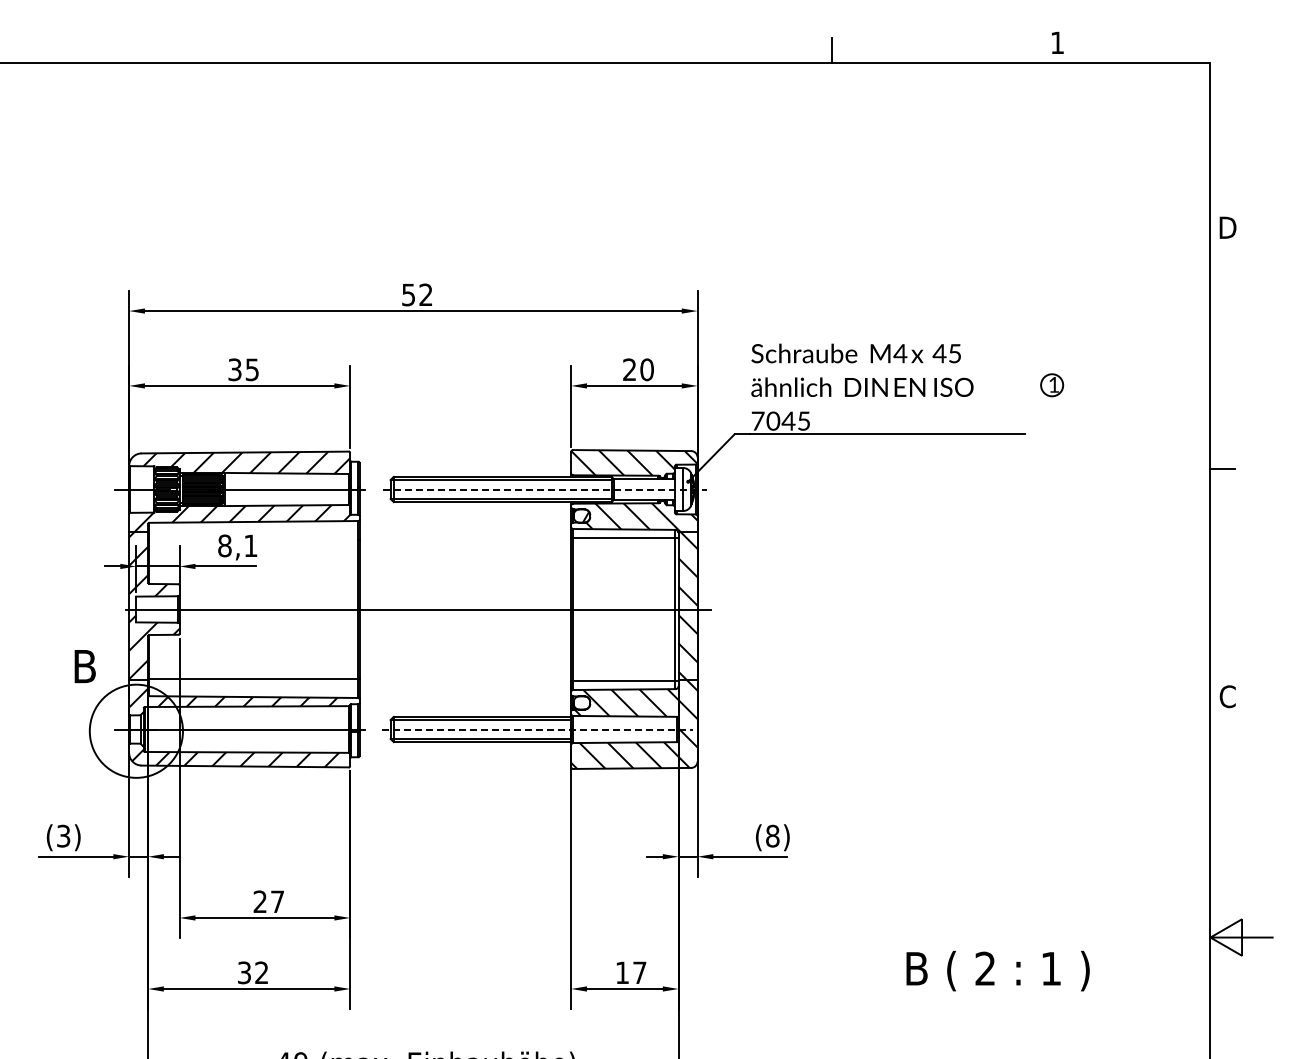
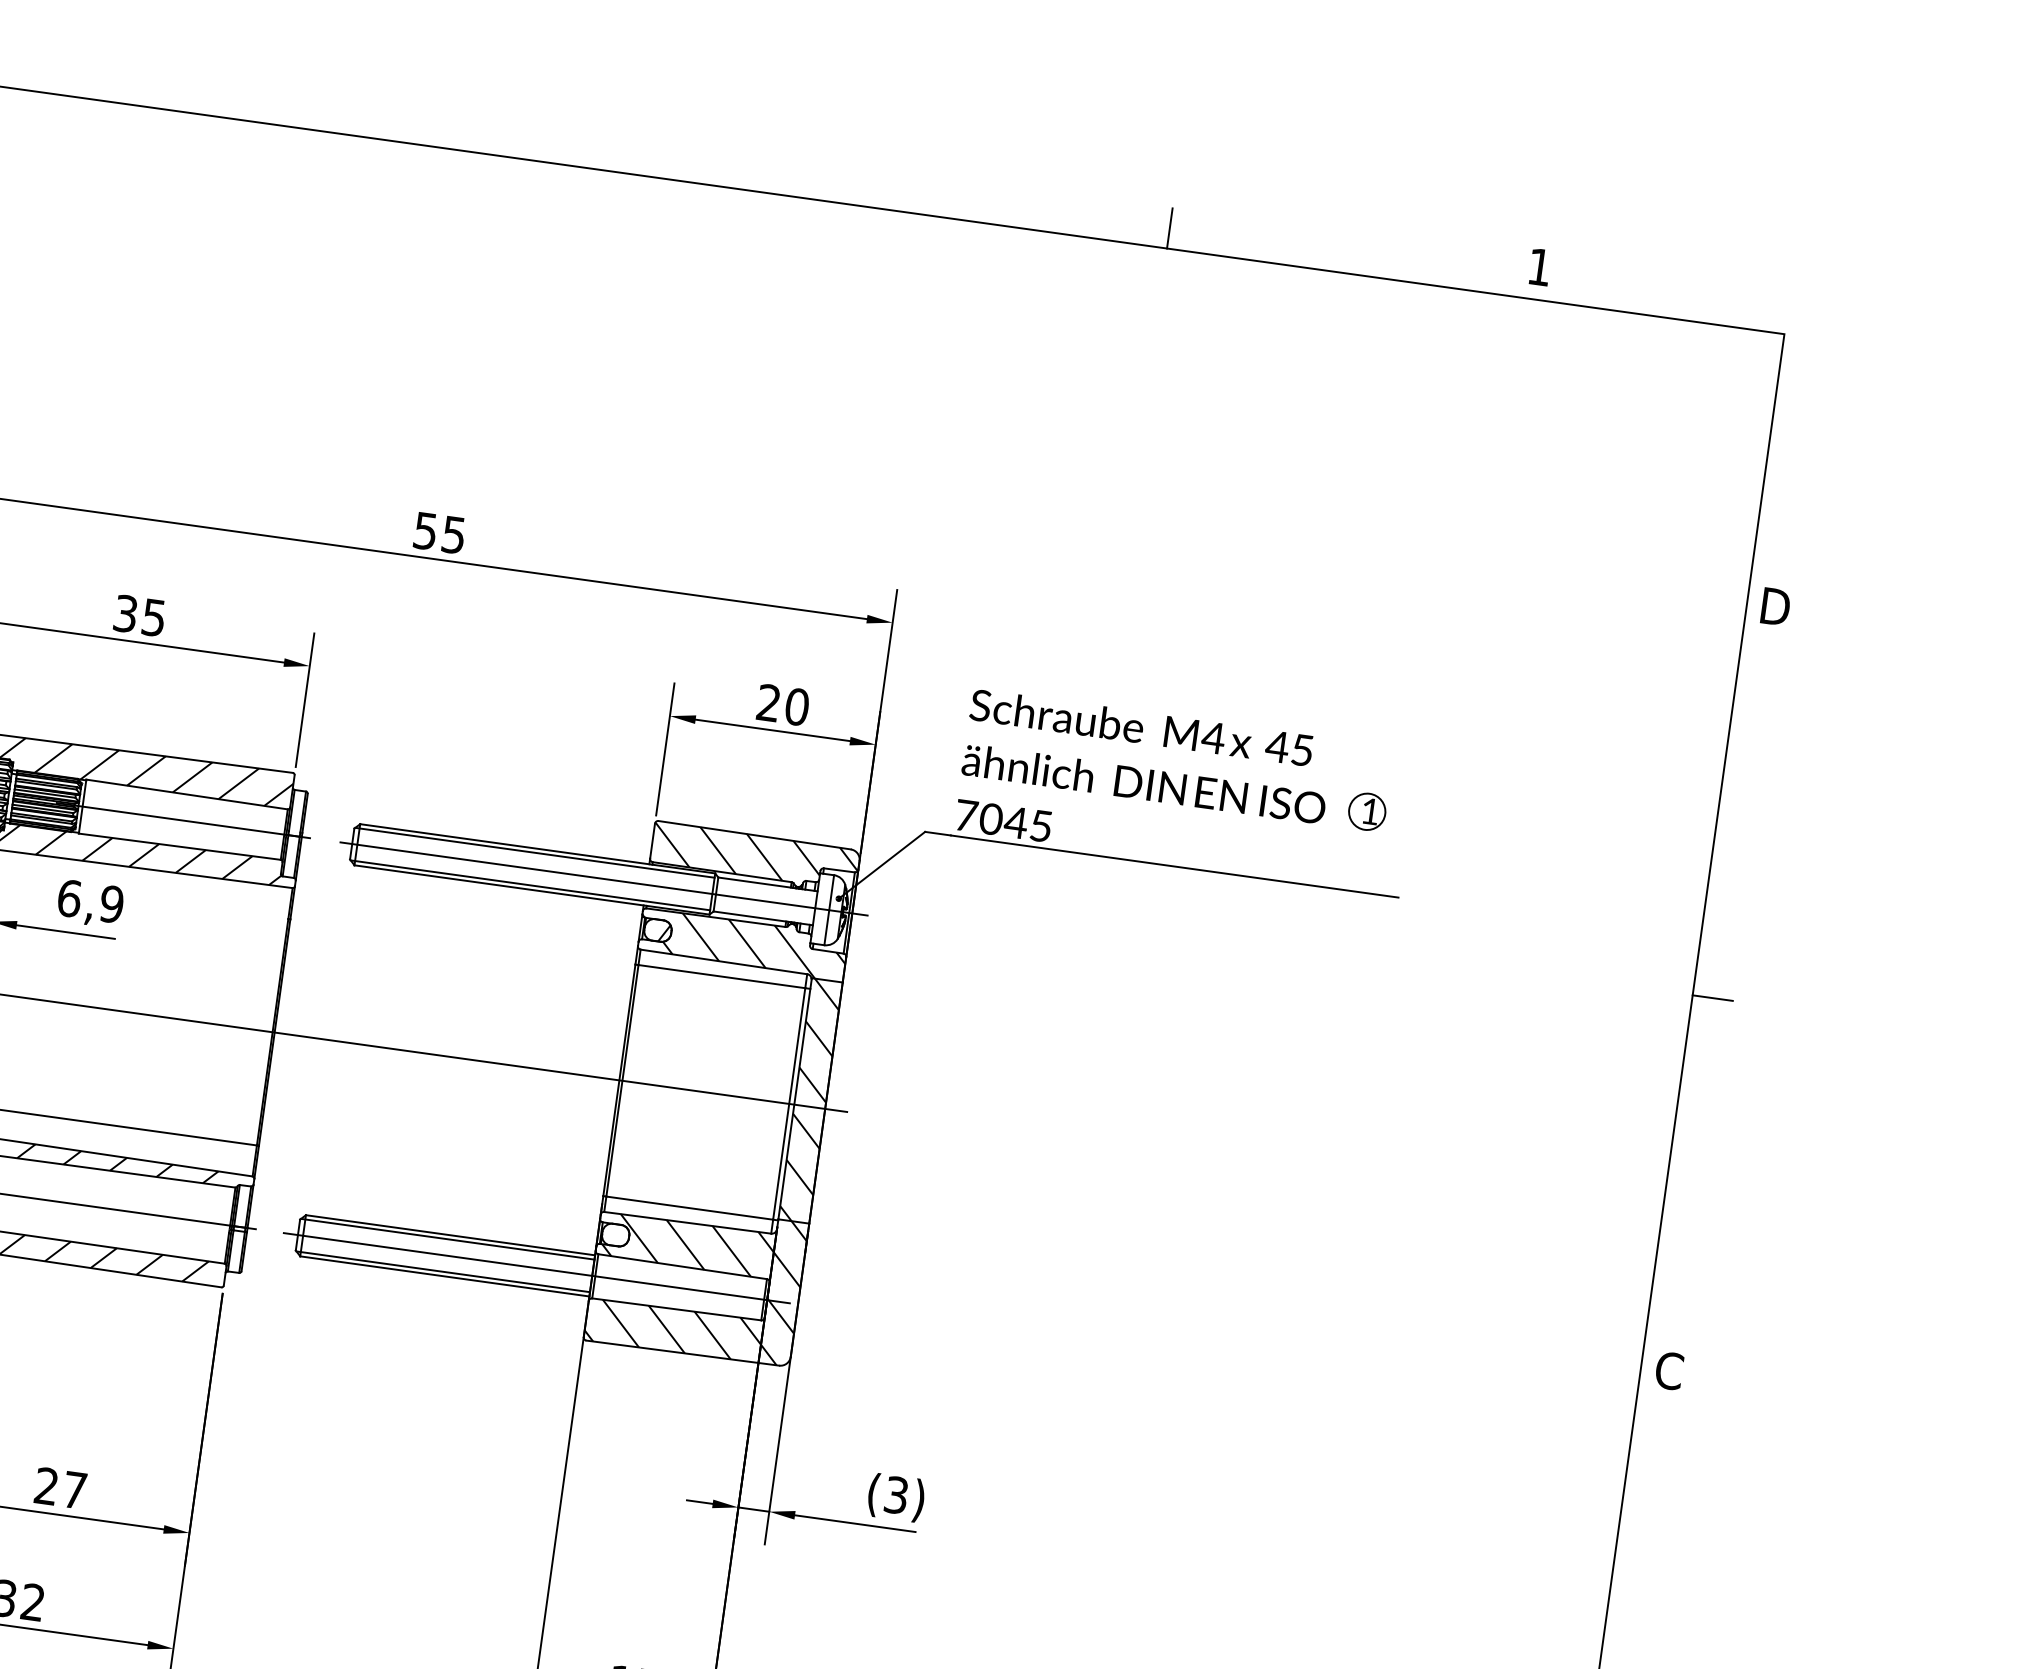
text: (425, 294) -> (453, 534), 52 -> 55
part: (1052, 385) -> (1367, 812), moved
line: (545, 489) -> (604, 879), dashed -> solid
text: (237, 545) -> (90, 900), 8,1 -> 6,9
line: (537, 729) -> (537, 1268), dashed -> solid
text: (772, 835) -> (896, 1494), (8) -> (3)

